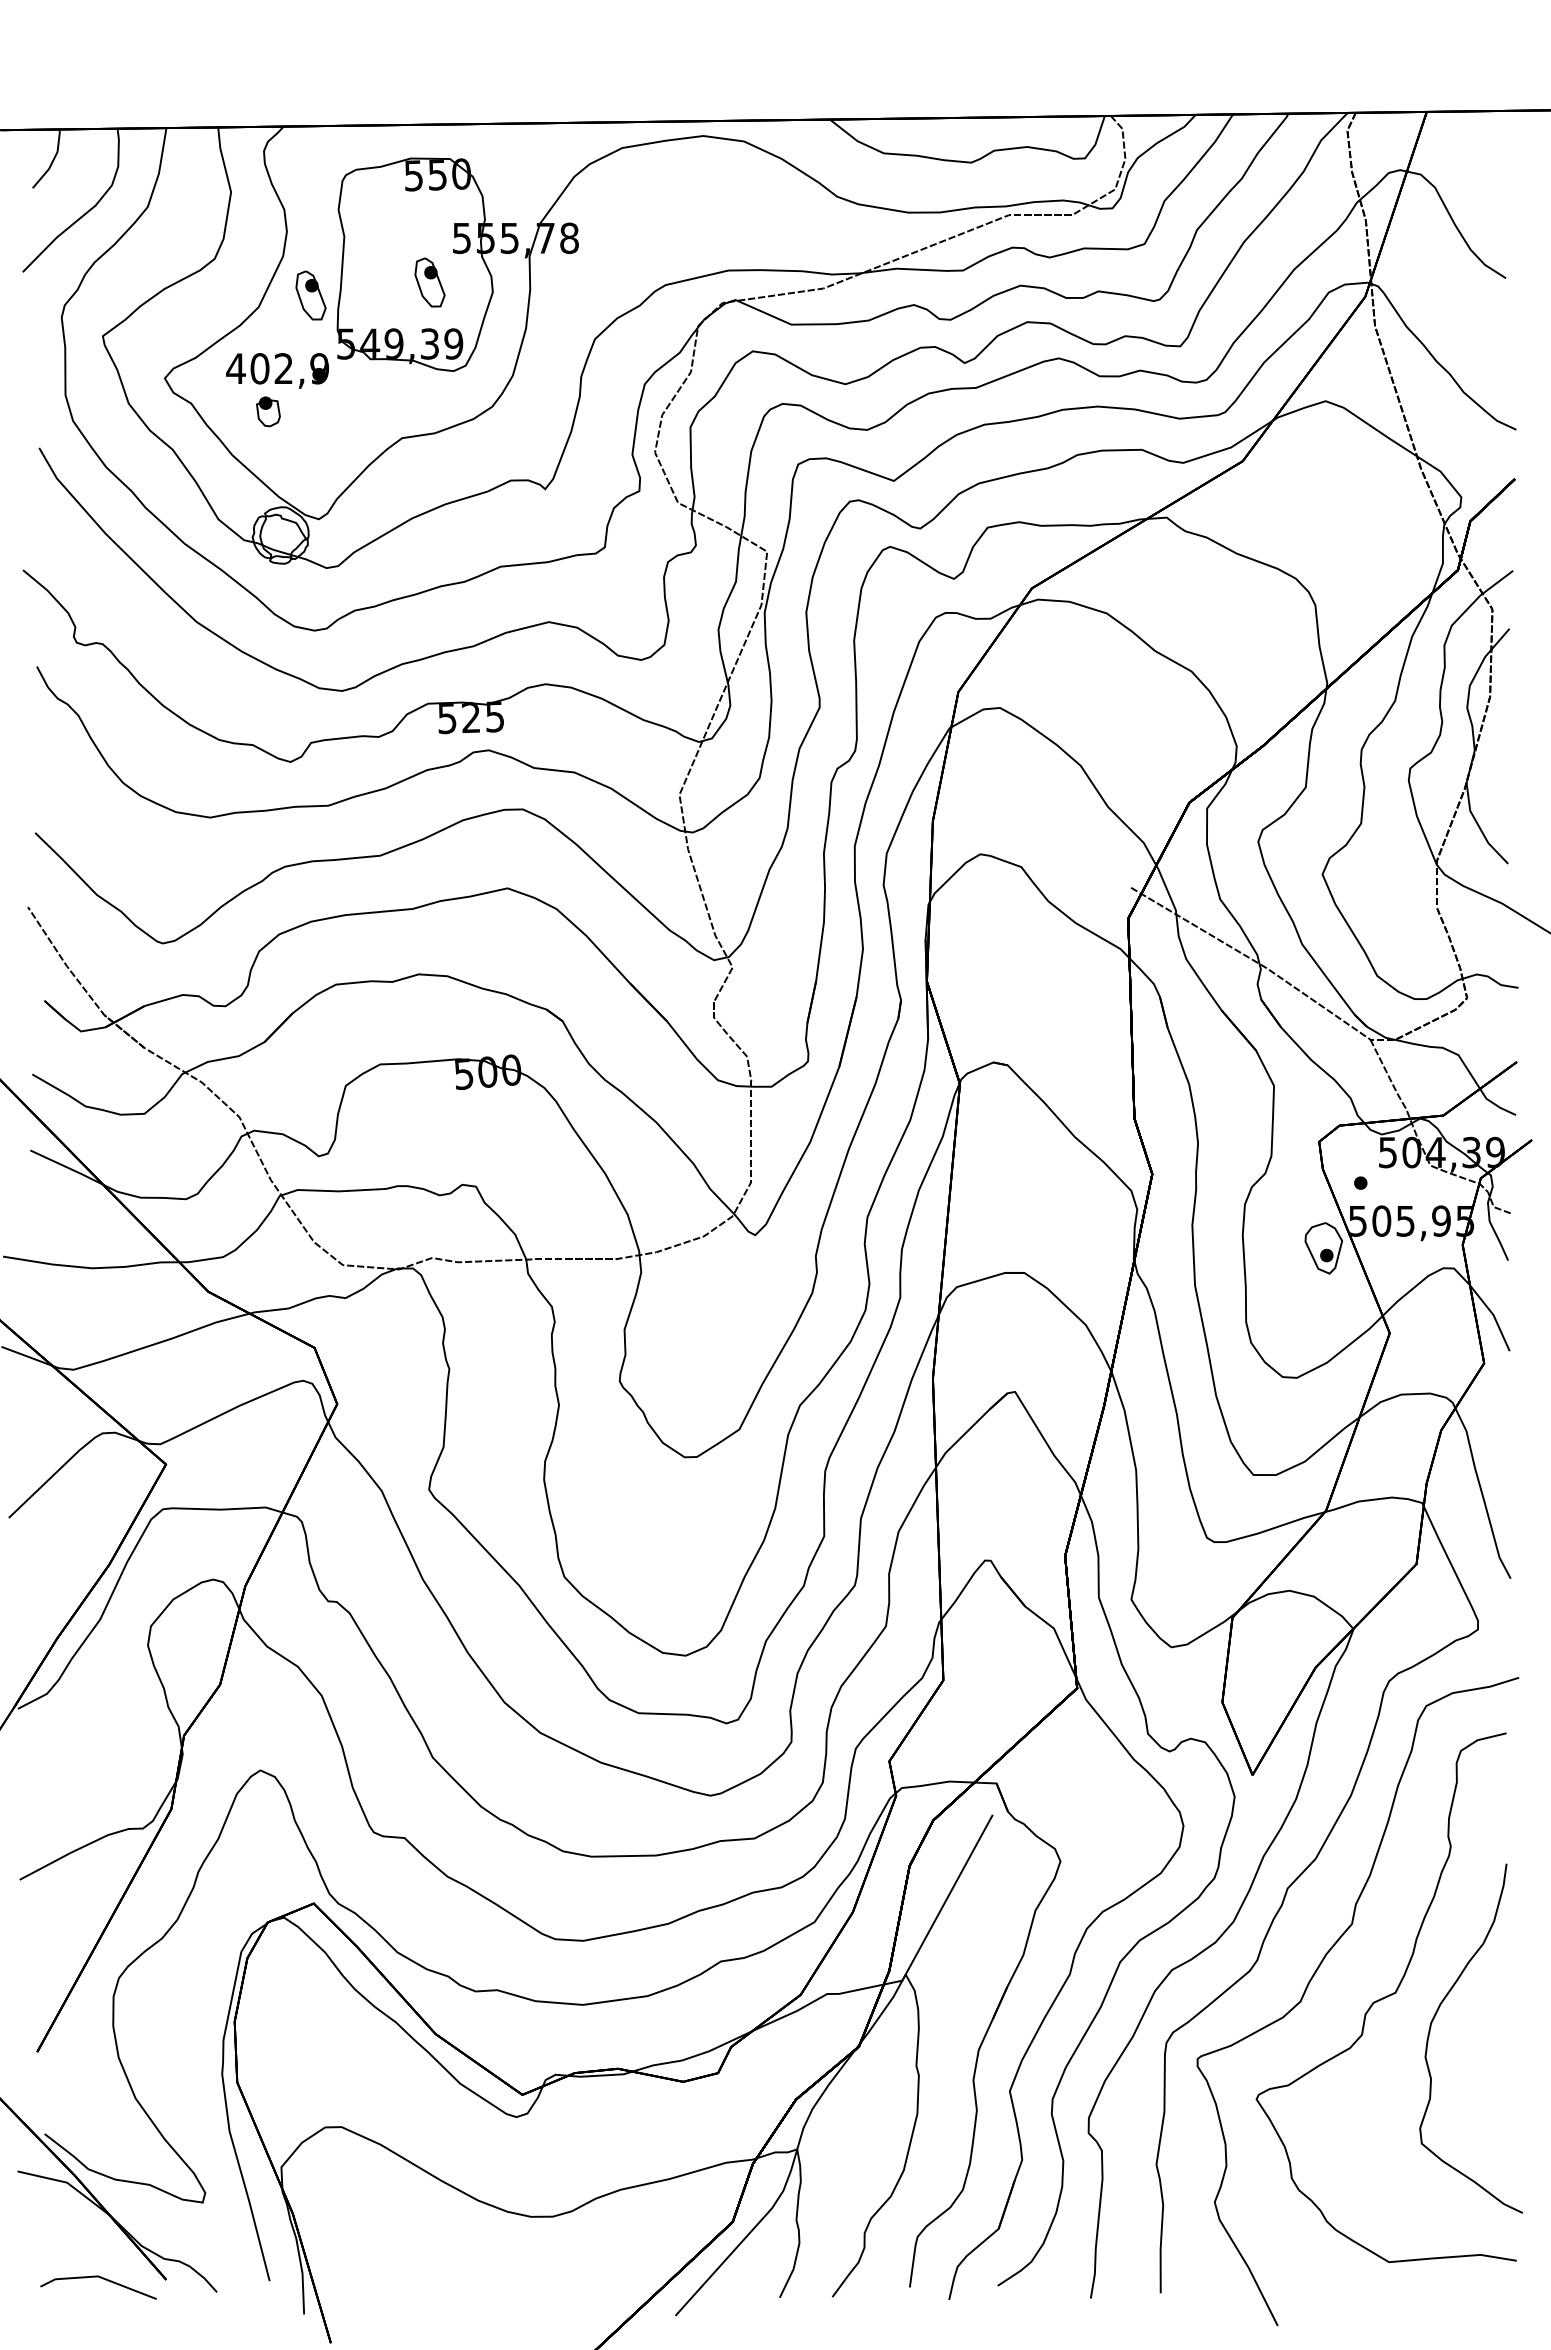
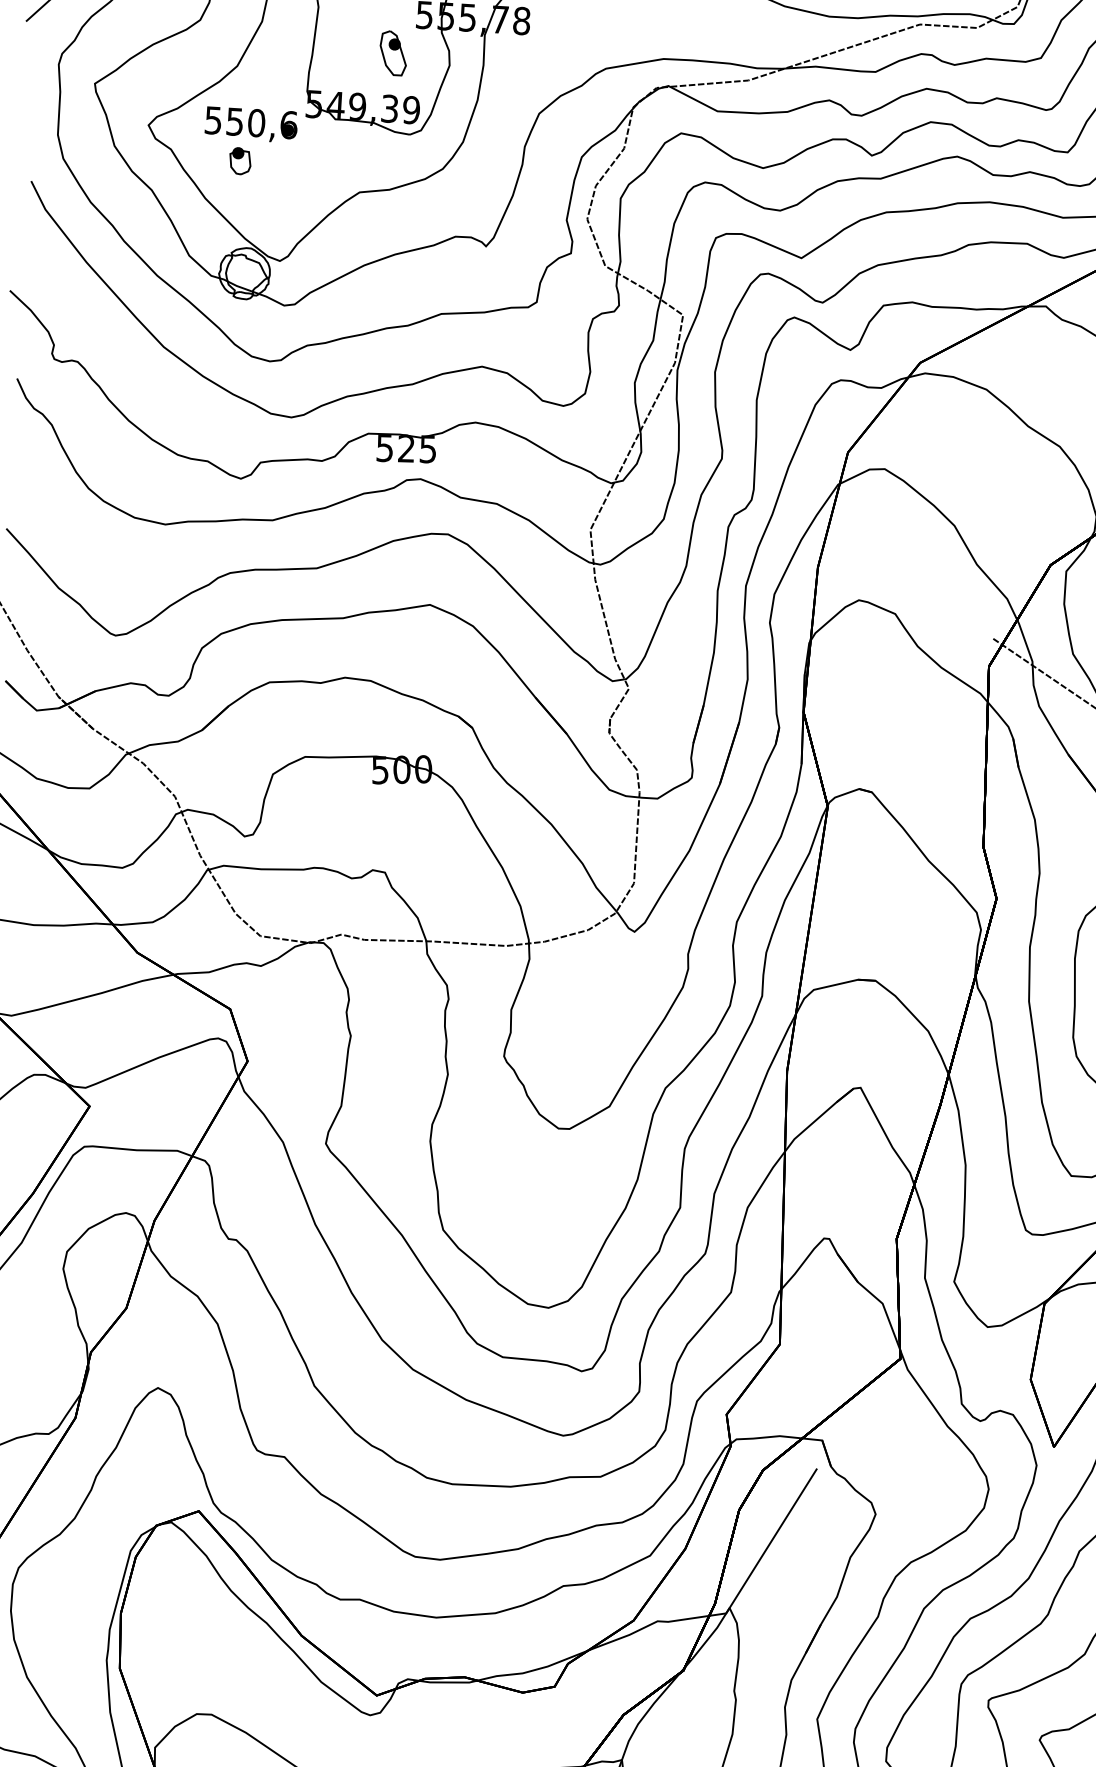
part: (310, 295) -> (284, 58), removed
text: (277, 368) -> (250, 122), 402,9 -> 550,6

